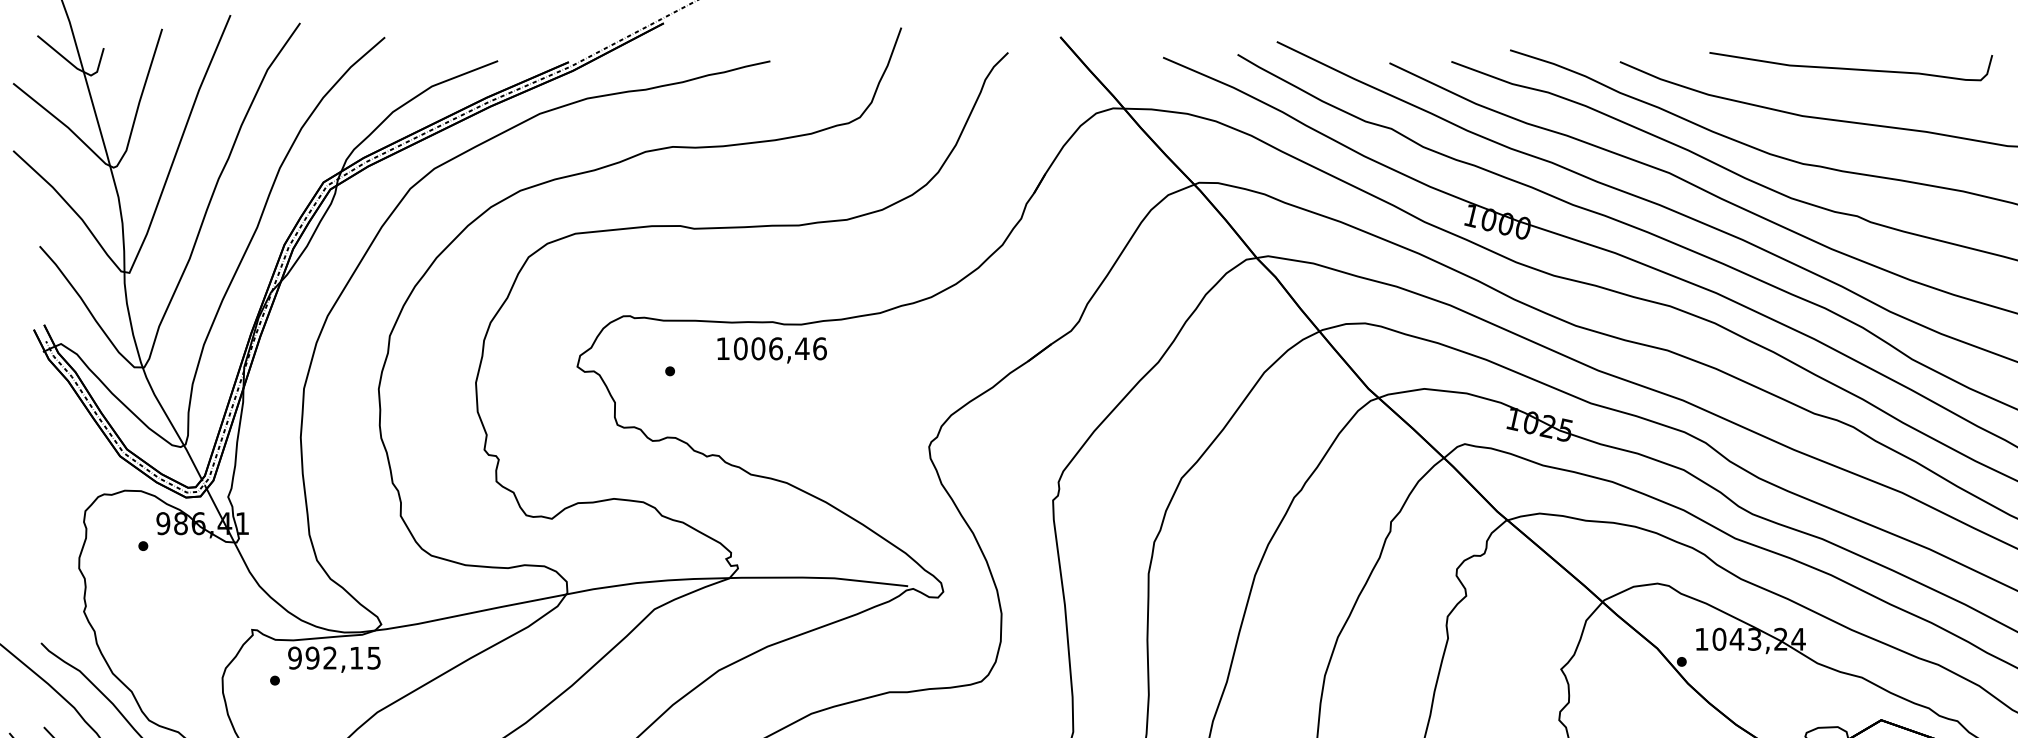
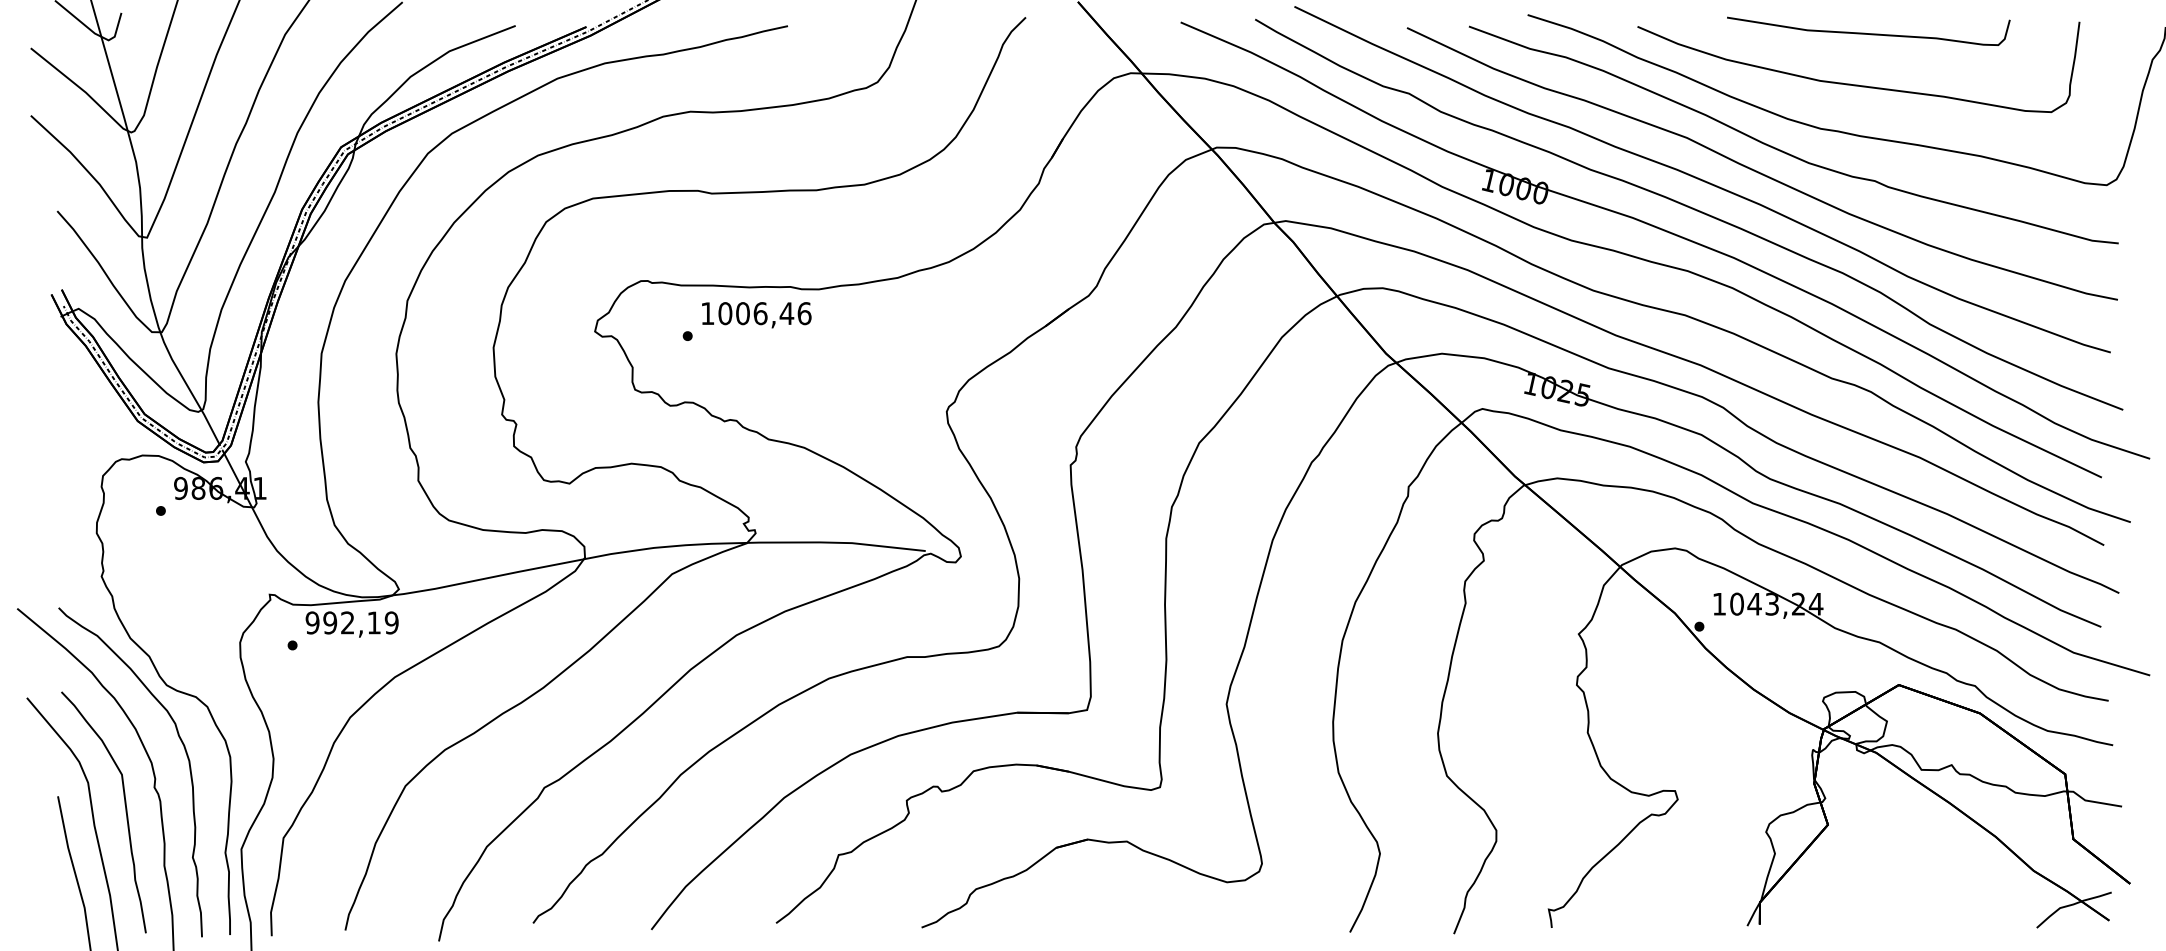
text: (771, 350) -> (756, 315), moved
text: (373, 657) -> (391, 622), 992,15 -> 992,19

